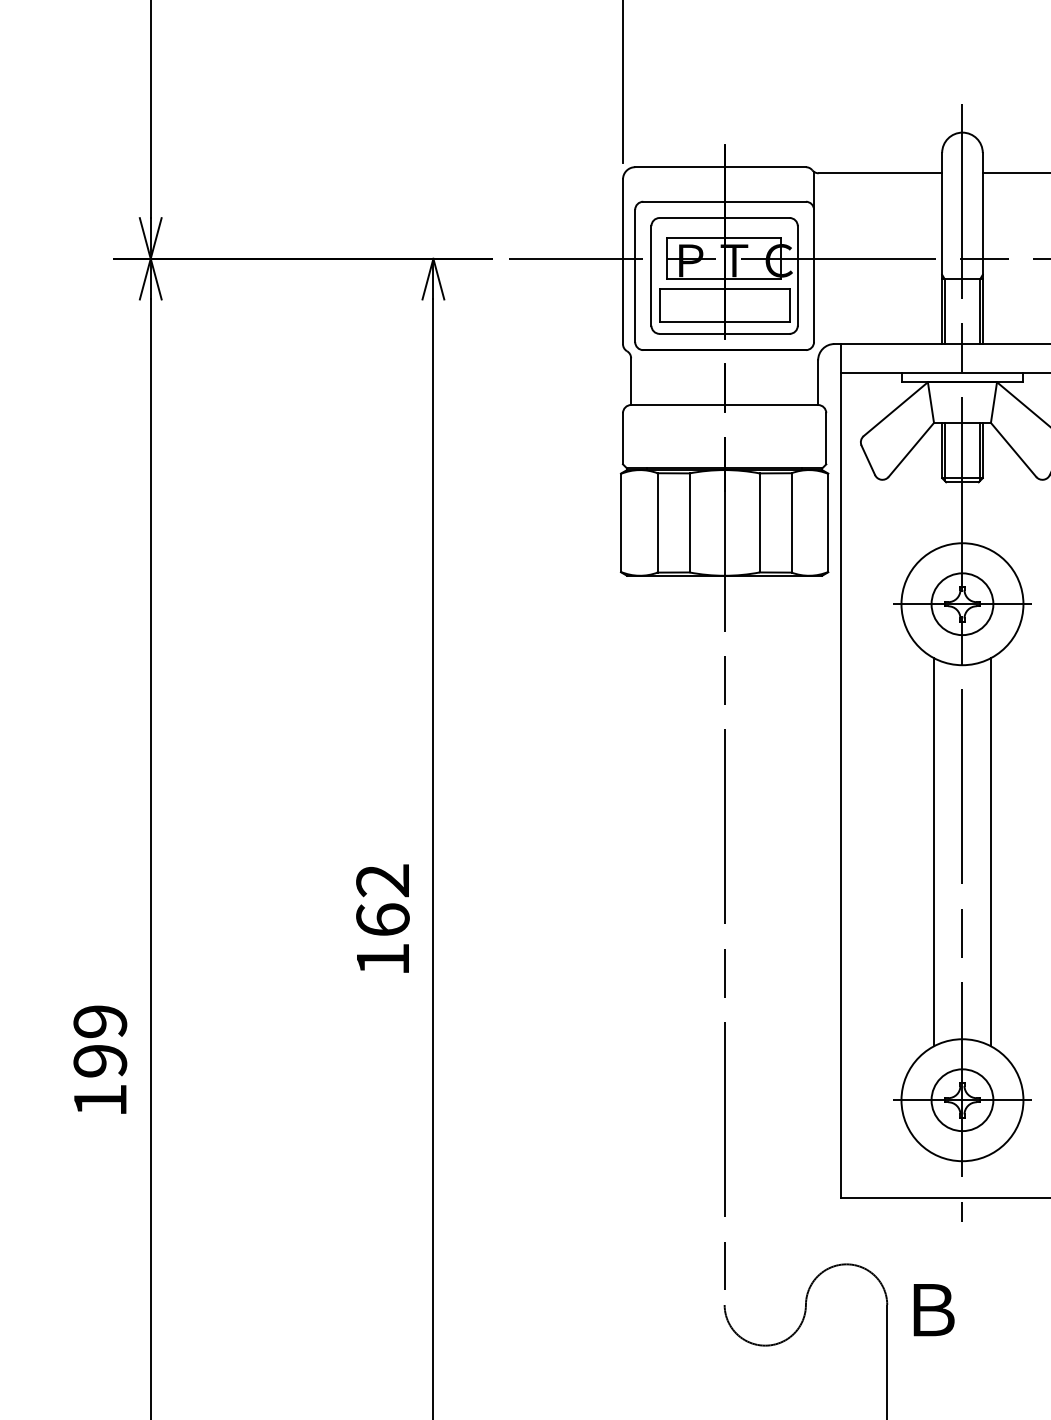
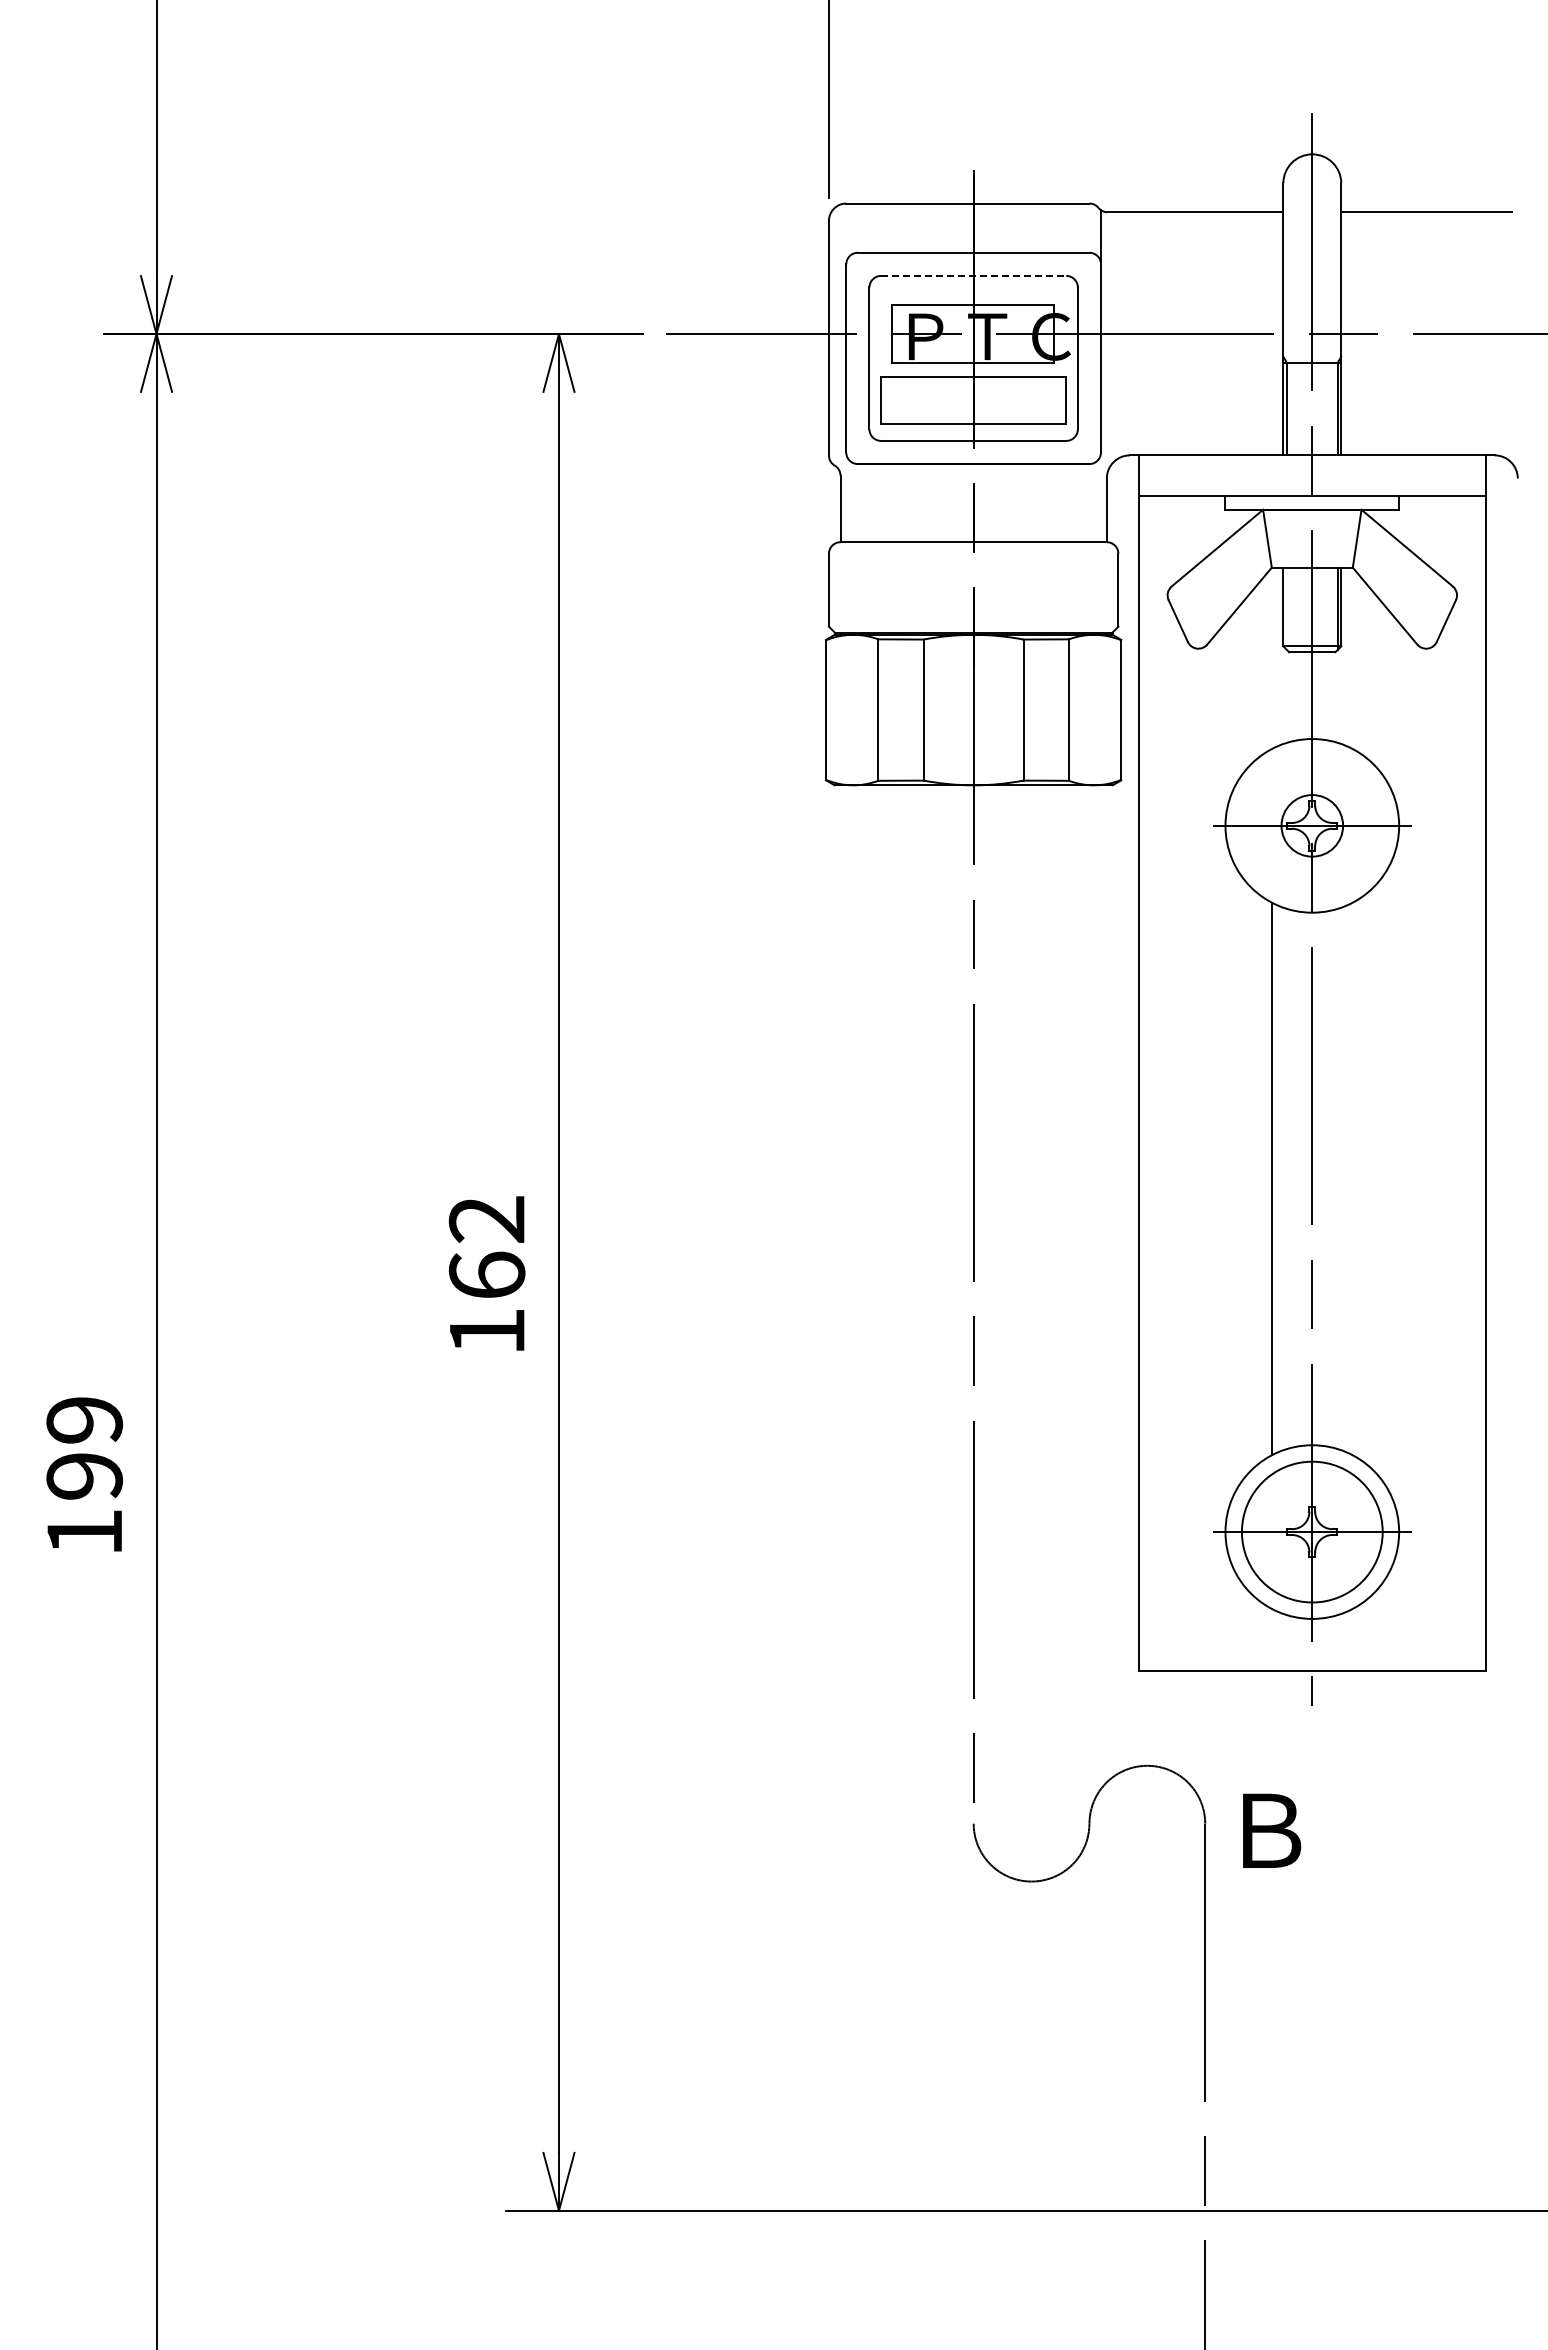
line: (724, 217) -> (973, 275), solid -> dashed
line: (944, 451) -> (1286, 608), removed
circle: (962, 603) -> (1312, 825), size x0.7
line: (990, 851) -> (1352, 1178), removed
circle: (962, 1100) -> (1312, 1532), size x1.6

